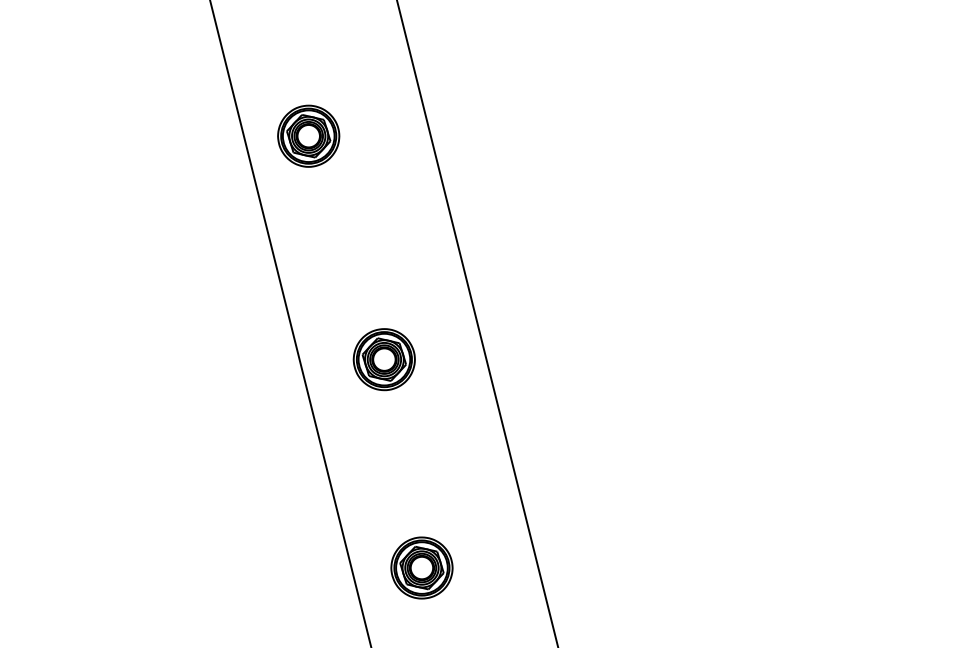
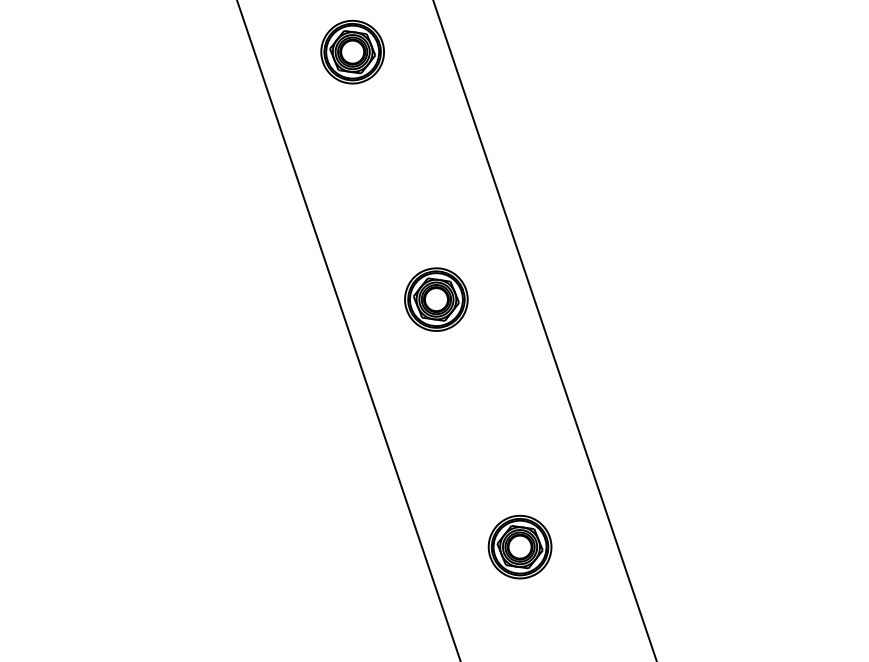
part: (308, 135) -> (352, 51), moved
part: (383, 359) -> (435, 299), moved
part: (421, 567) -> (519, 546), moved

